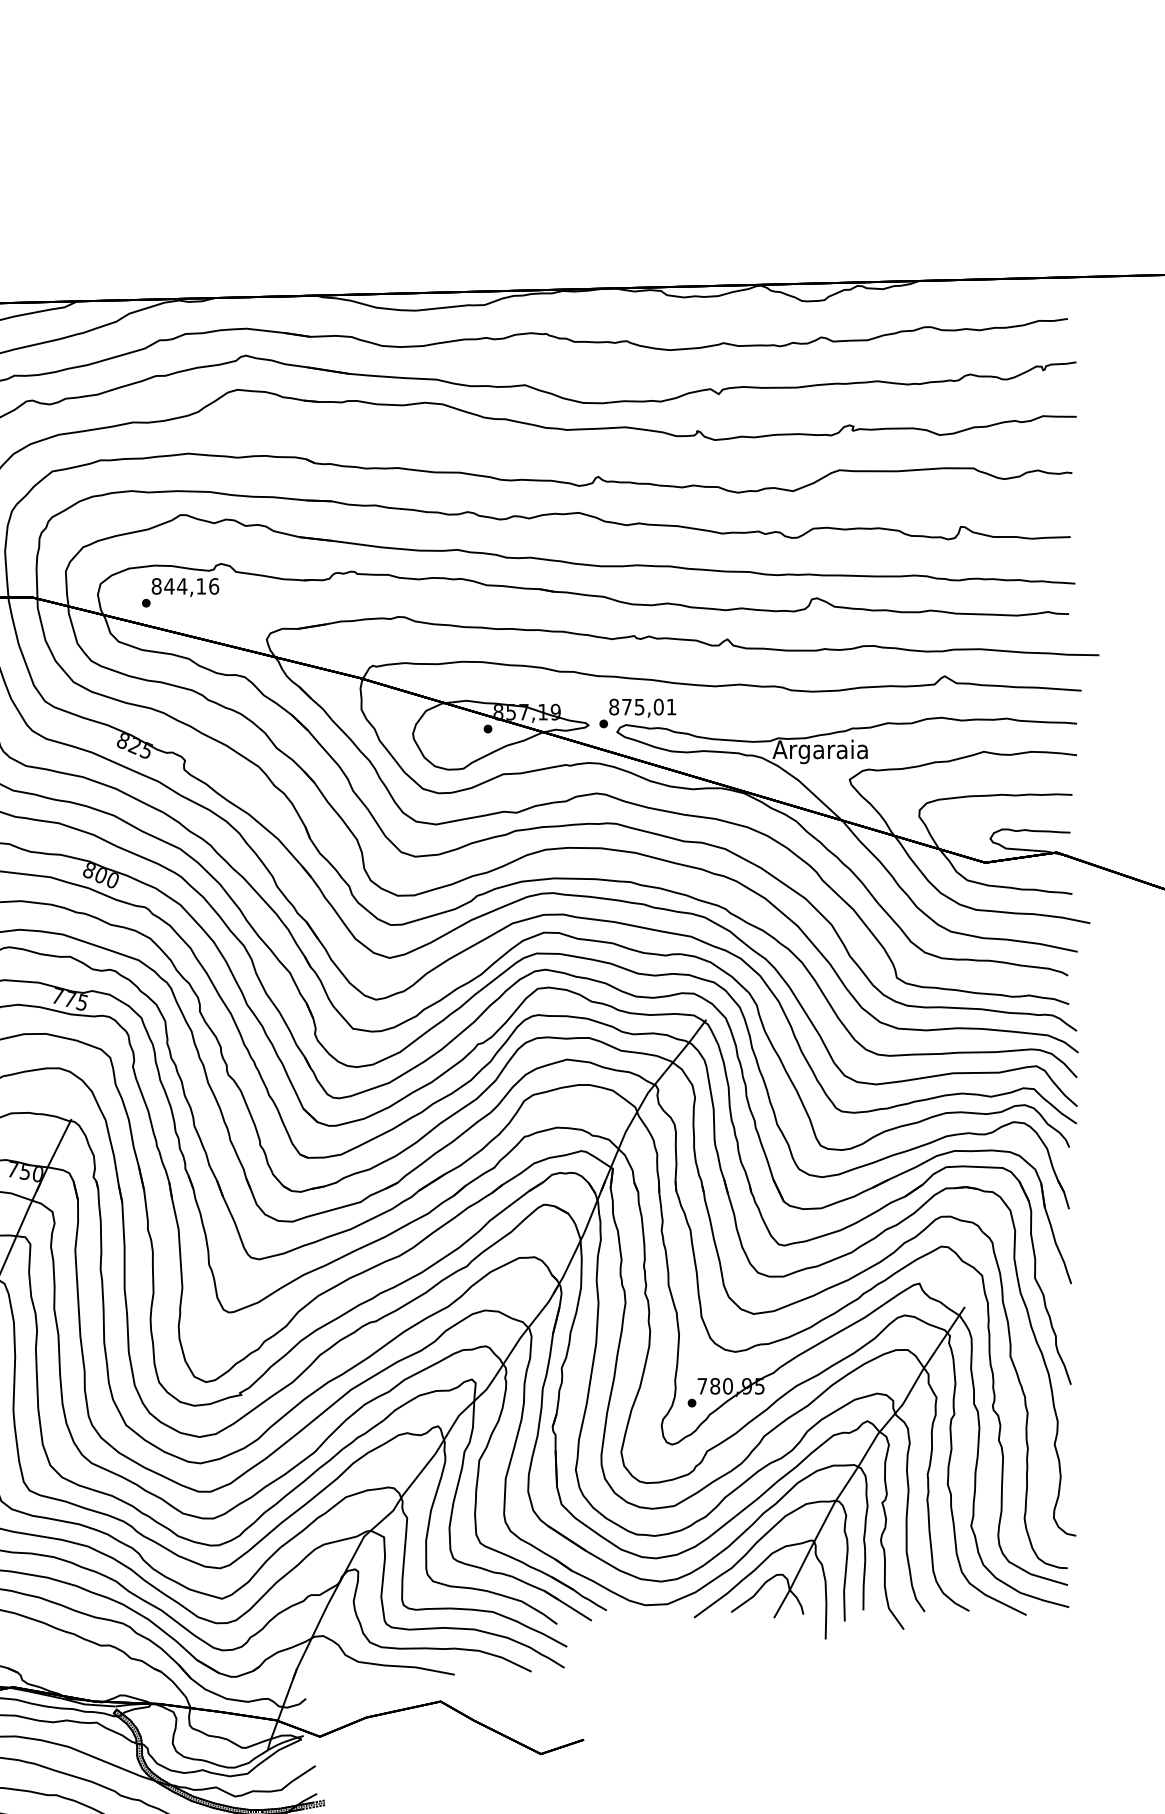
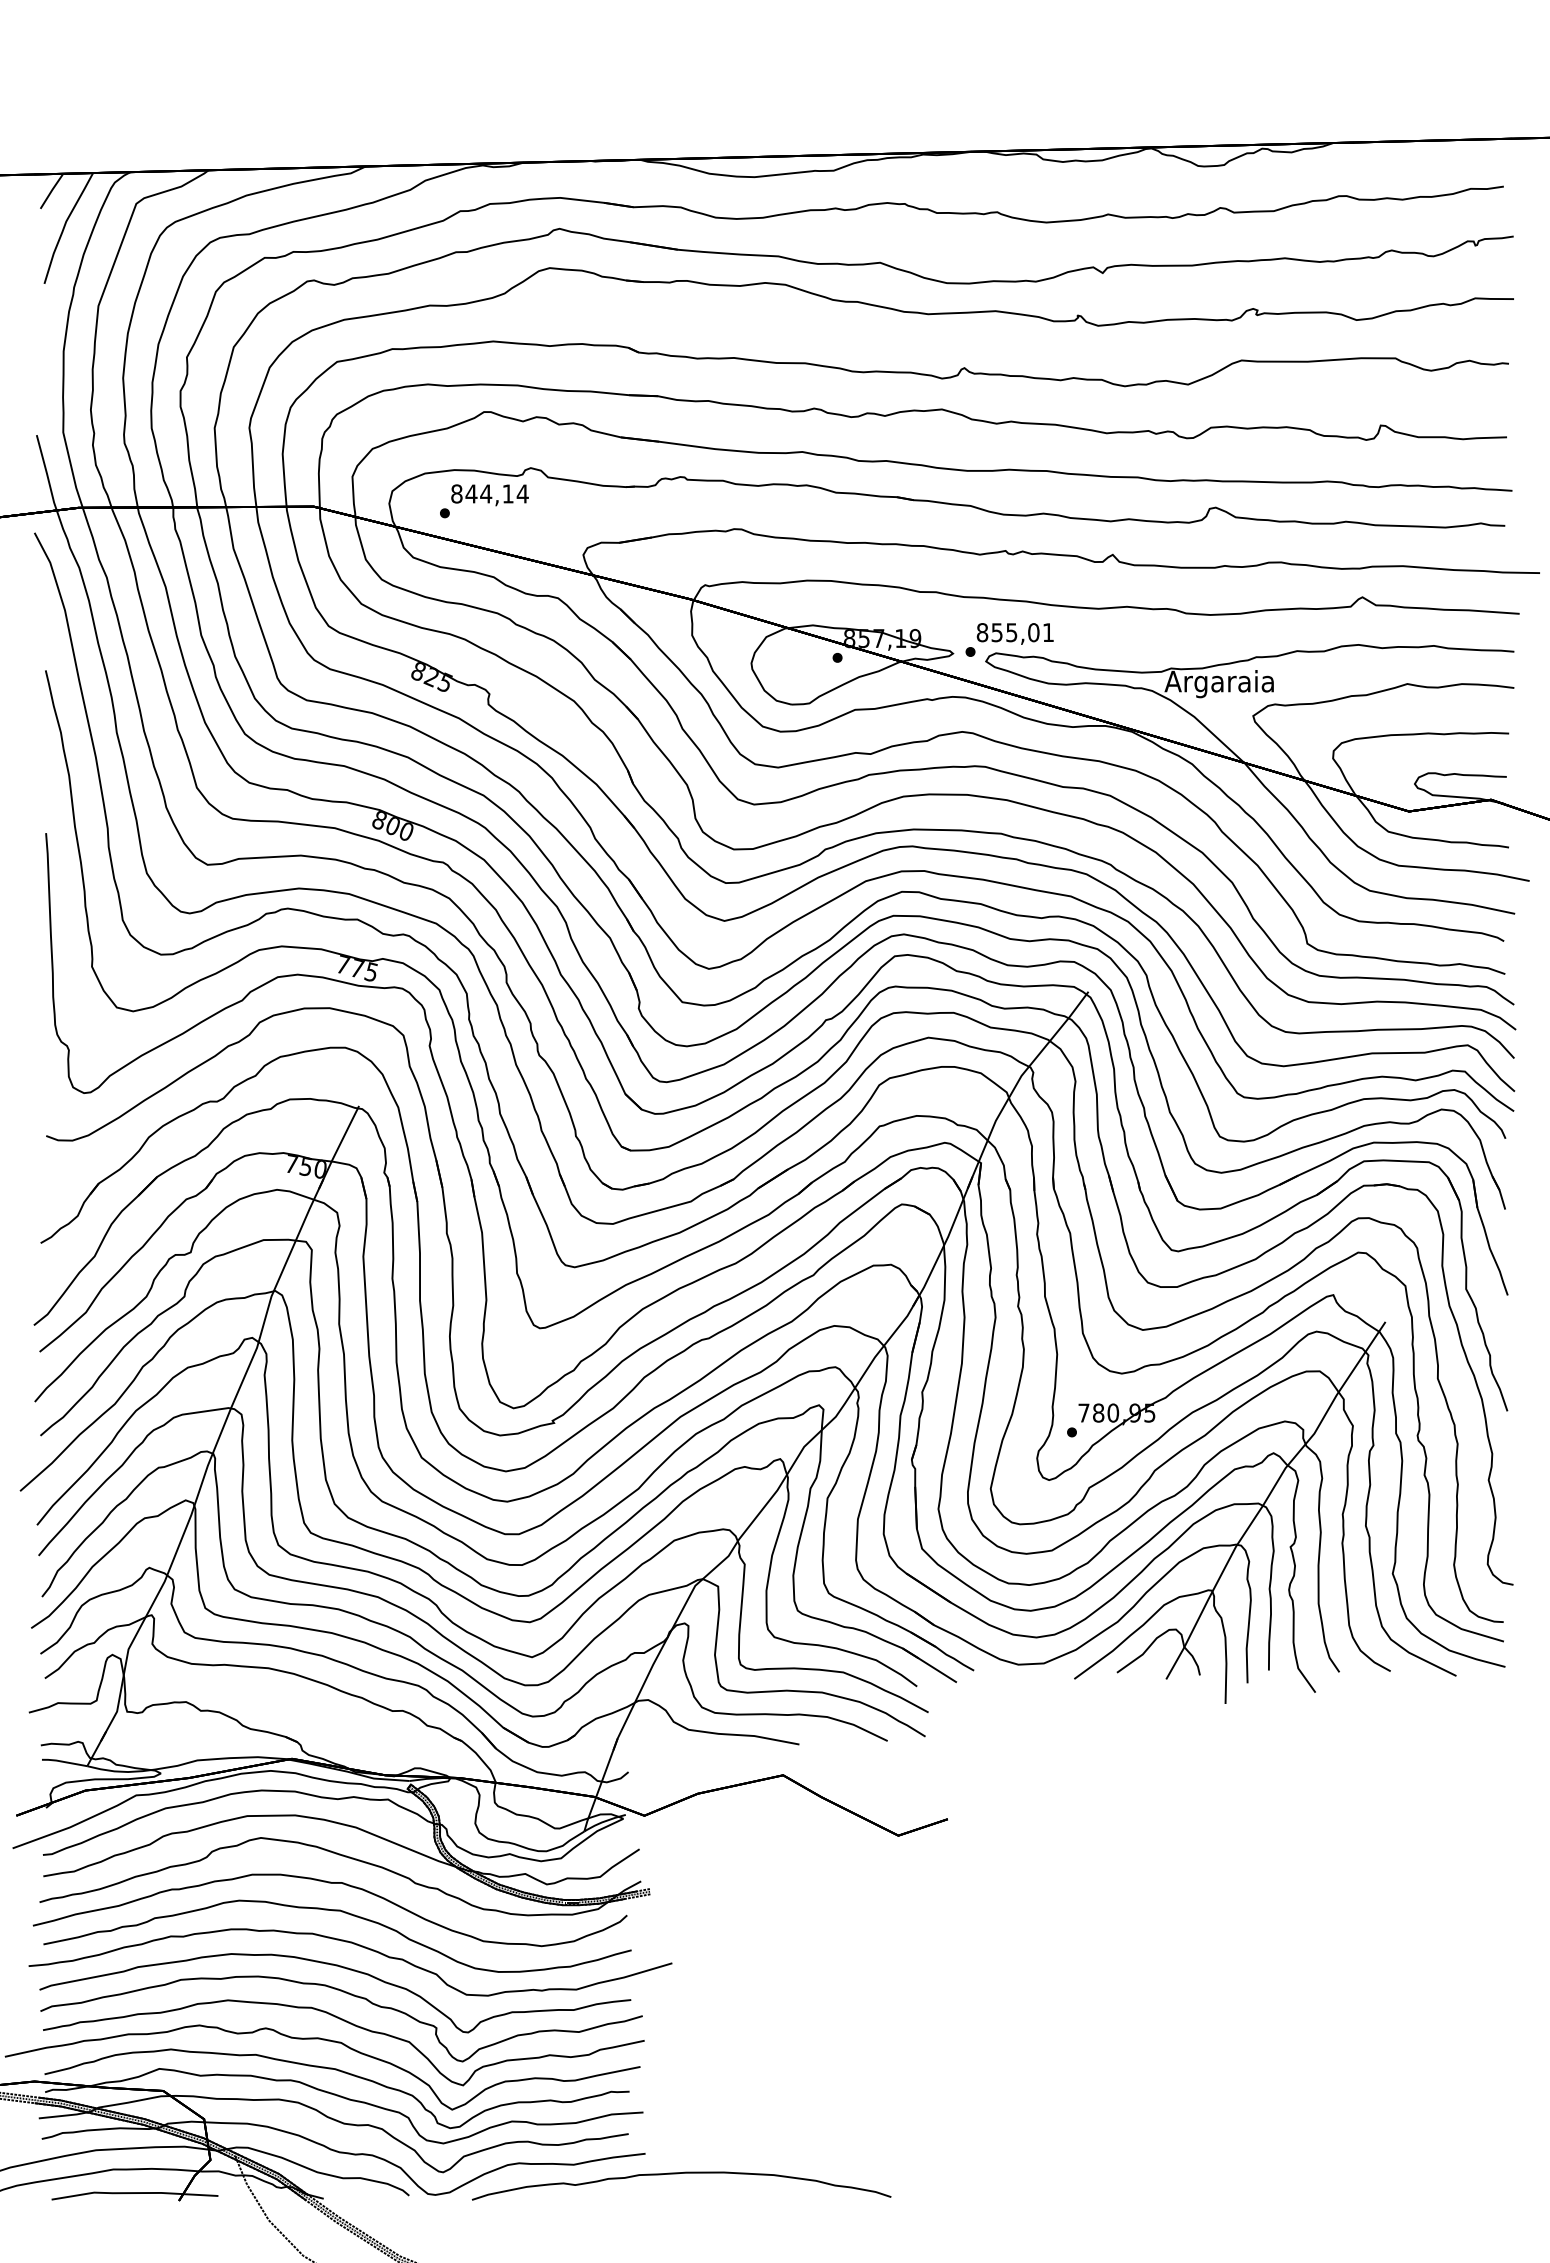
text: (213, 585) -> (522, 493), 844,16 -> 844,14
text: (626, 706) -> (996, 632), 875,01 -> 855,01

